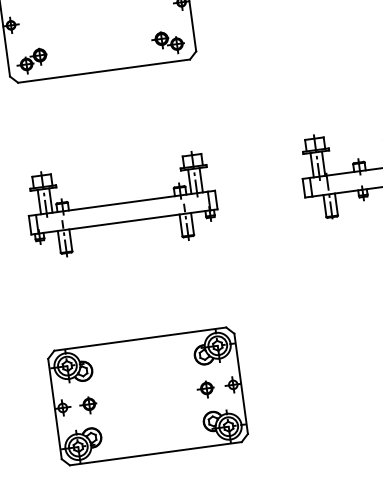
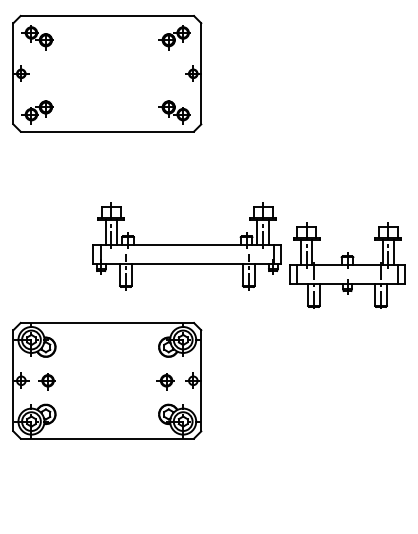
part: (121, 204) -> (186, 246), moved
part: (148, 396) -> (107, 380), moved

